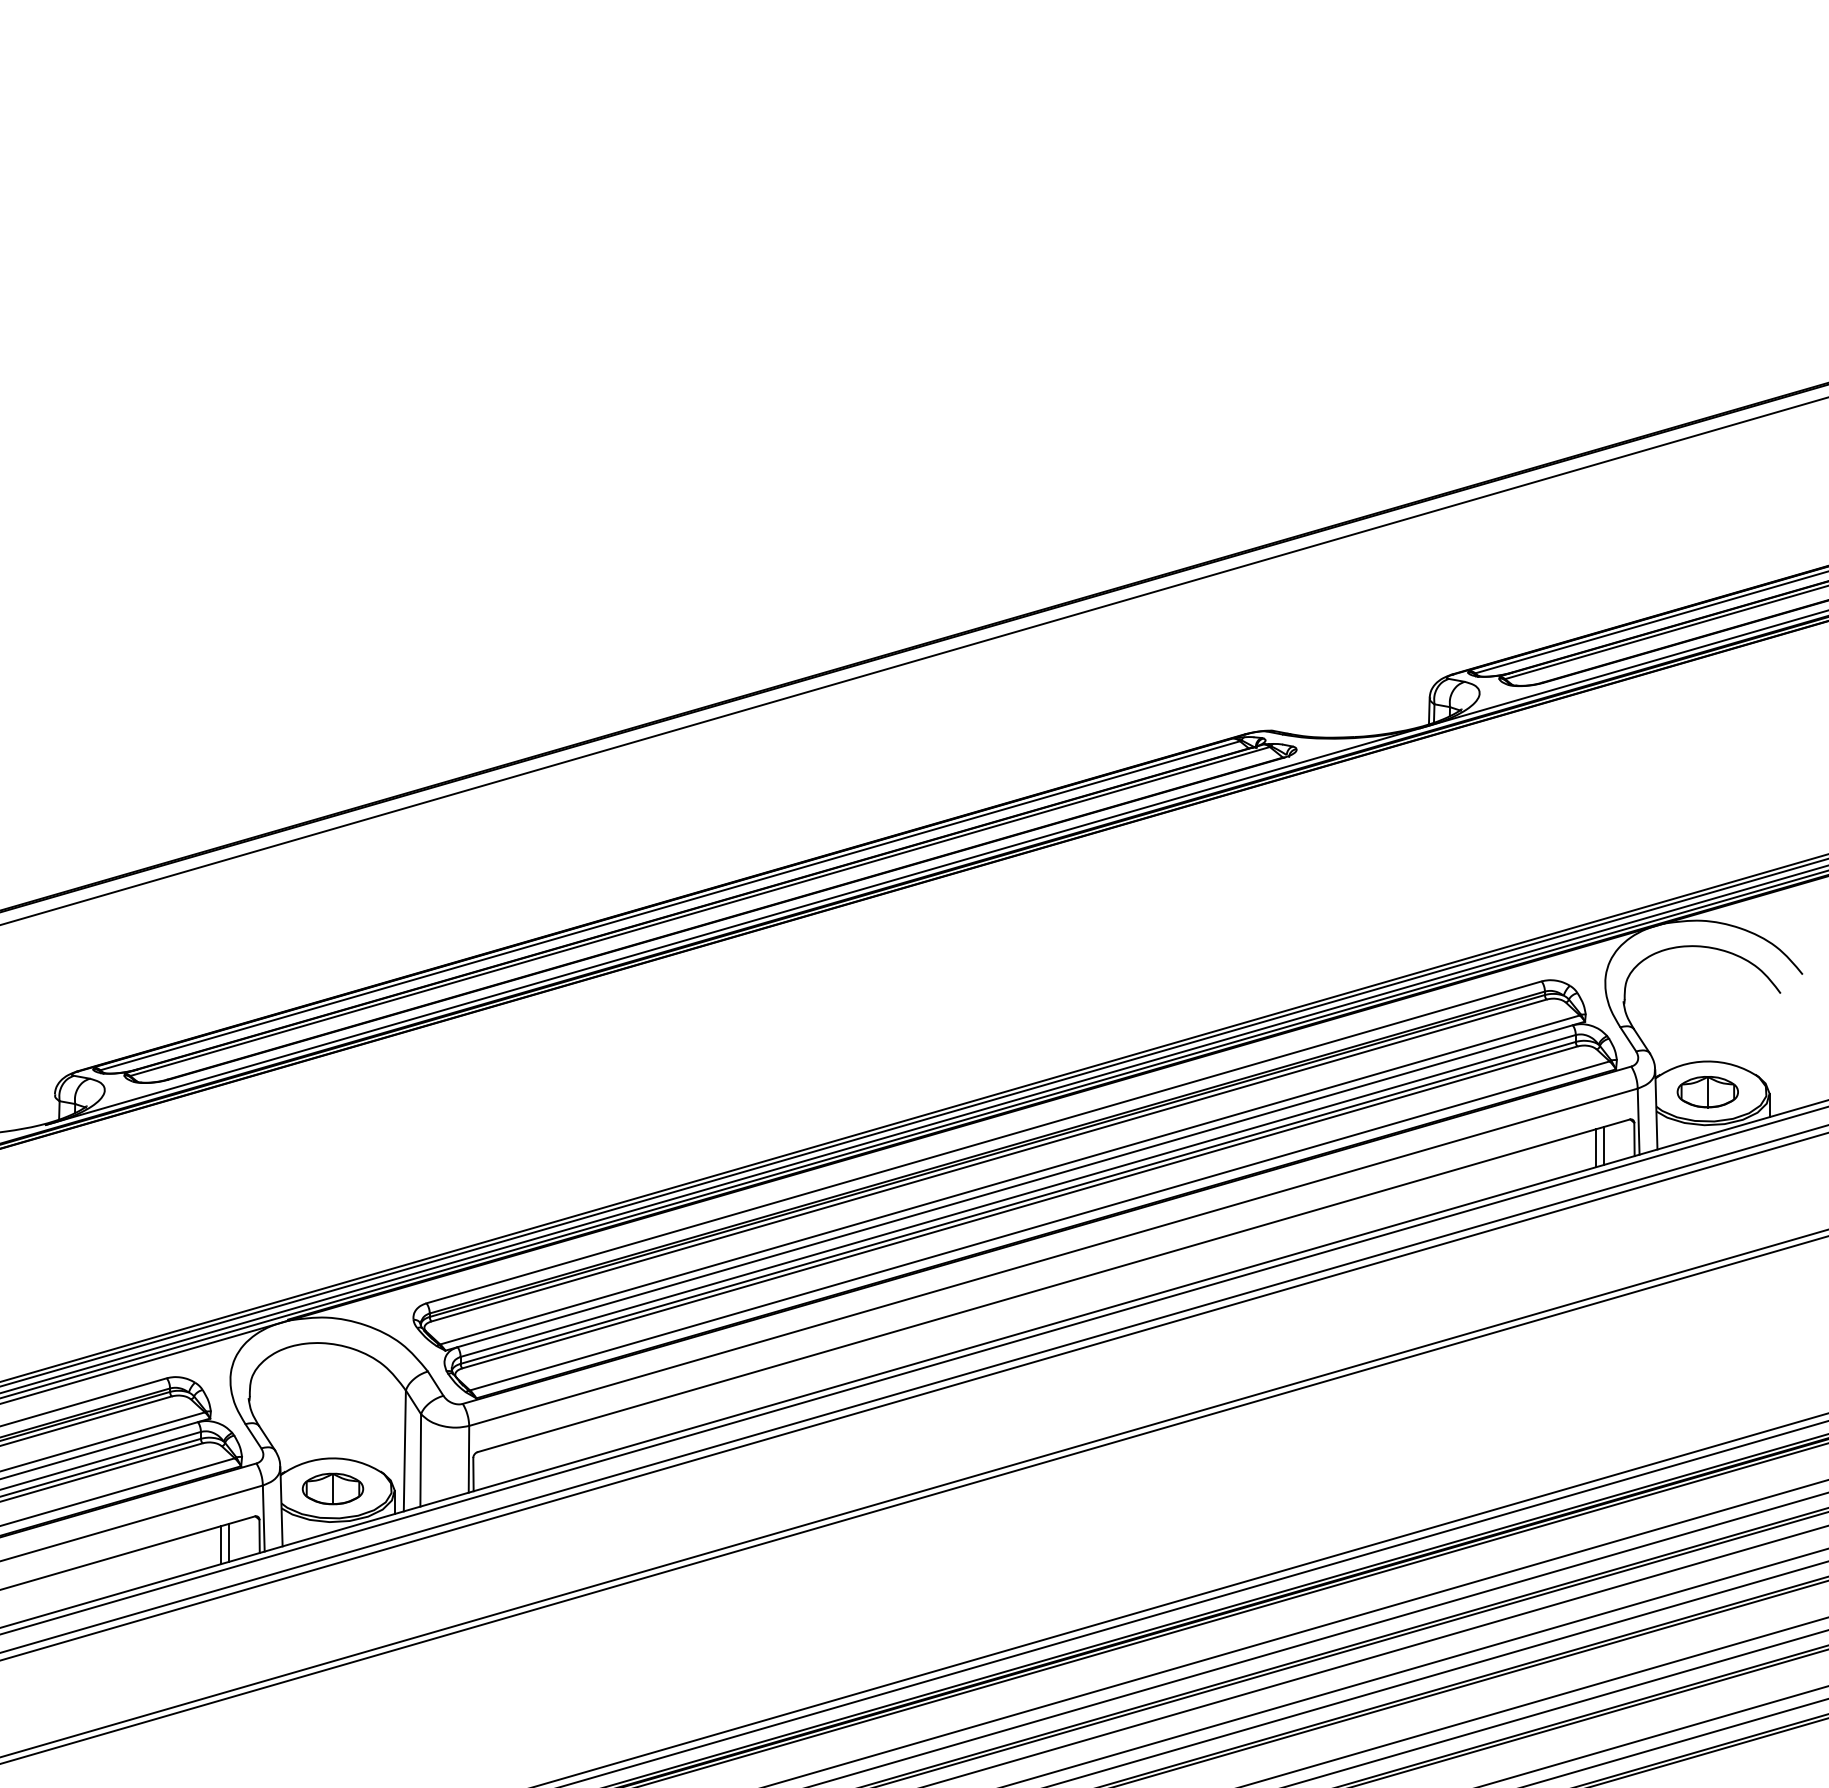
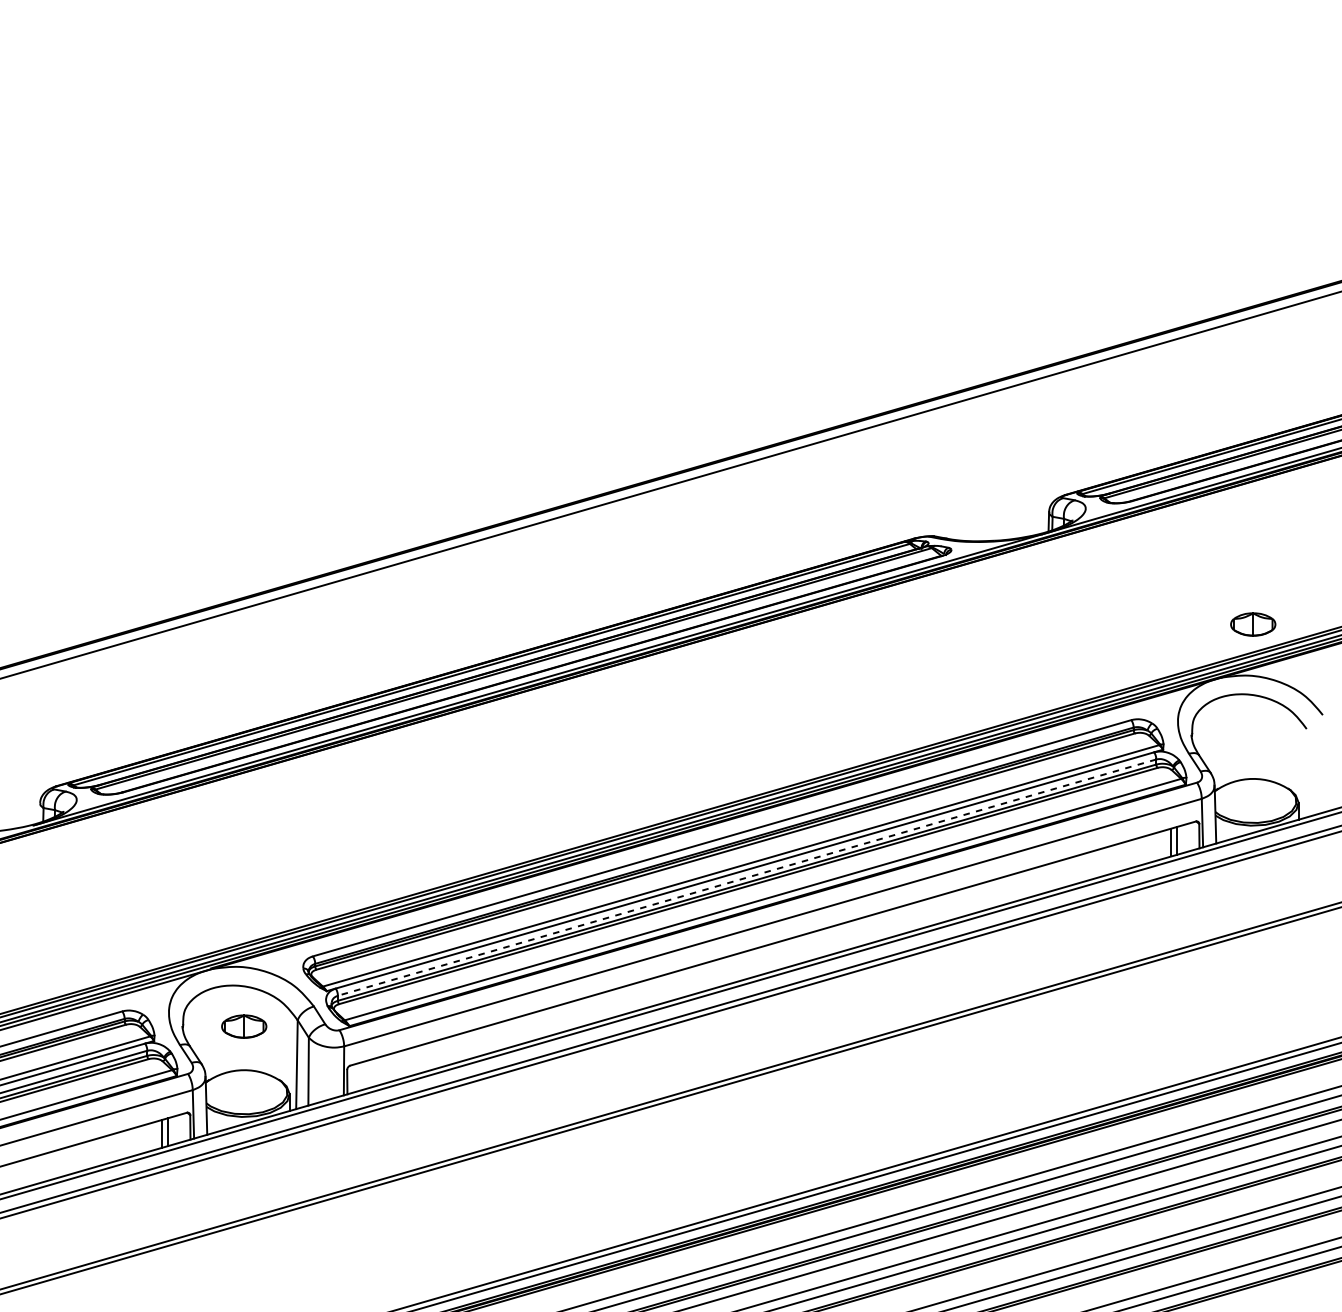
part: (1707, 1092) -> (1252, 624), moved
line: (1017, 1196) -> (746, 878), solid -> dashed
part: (332, 1488) -> (243, 1026), moved

